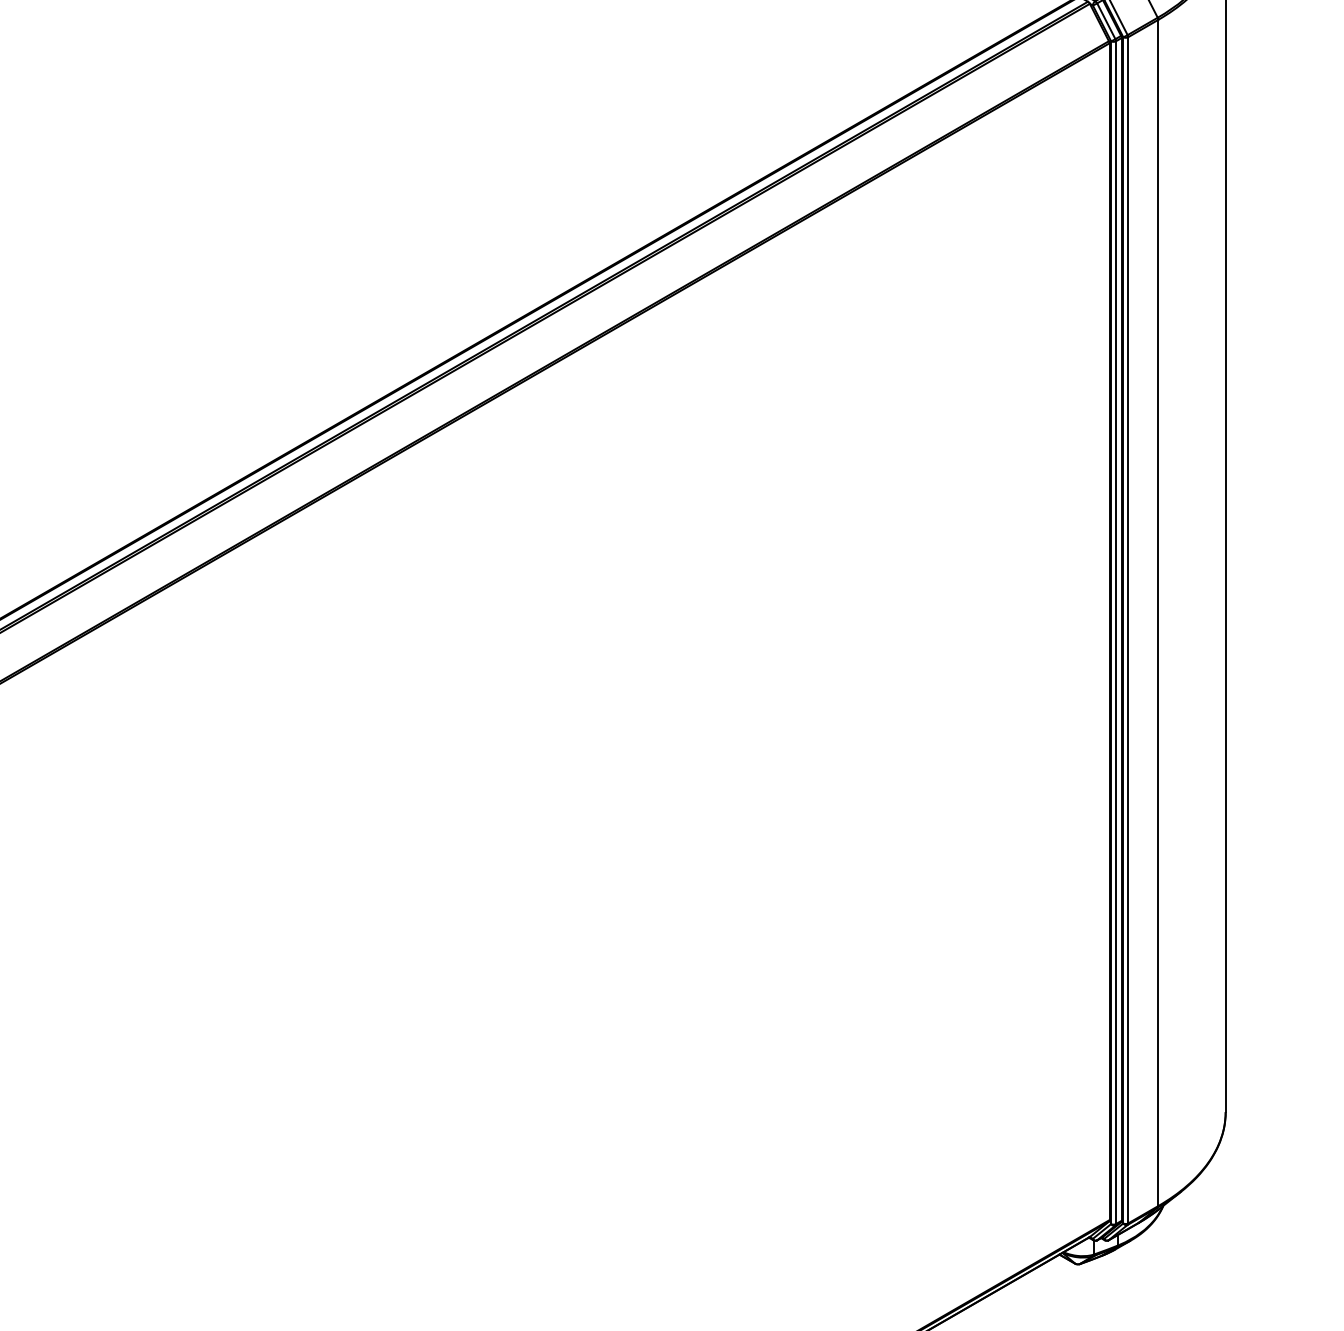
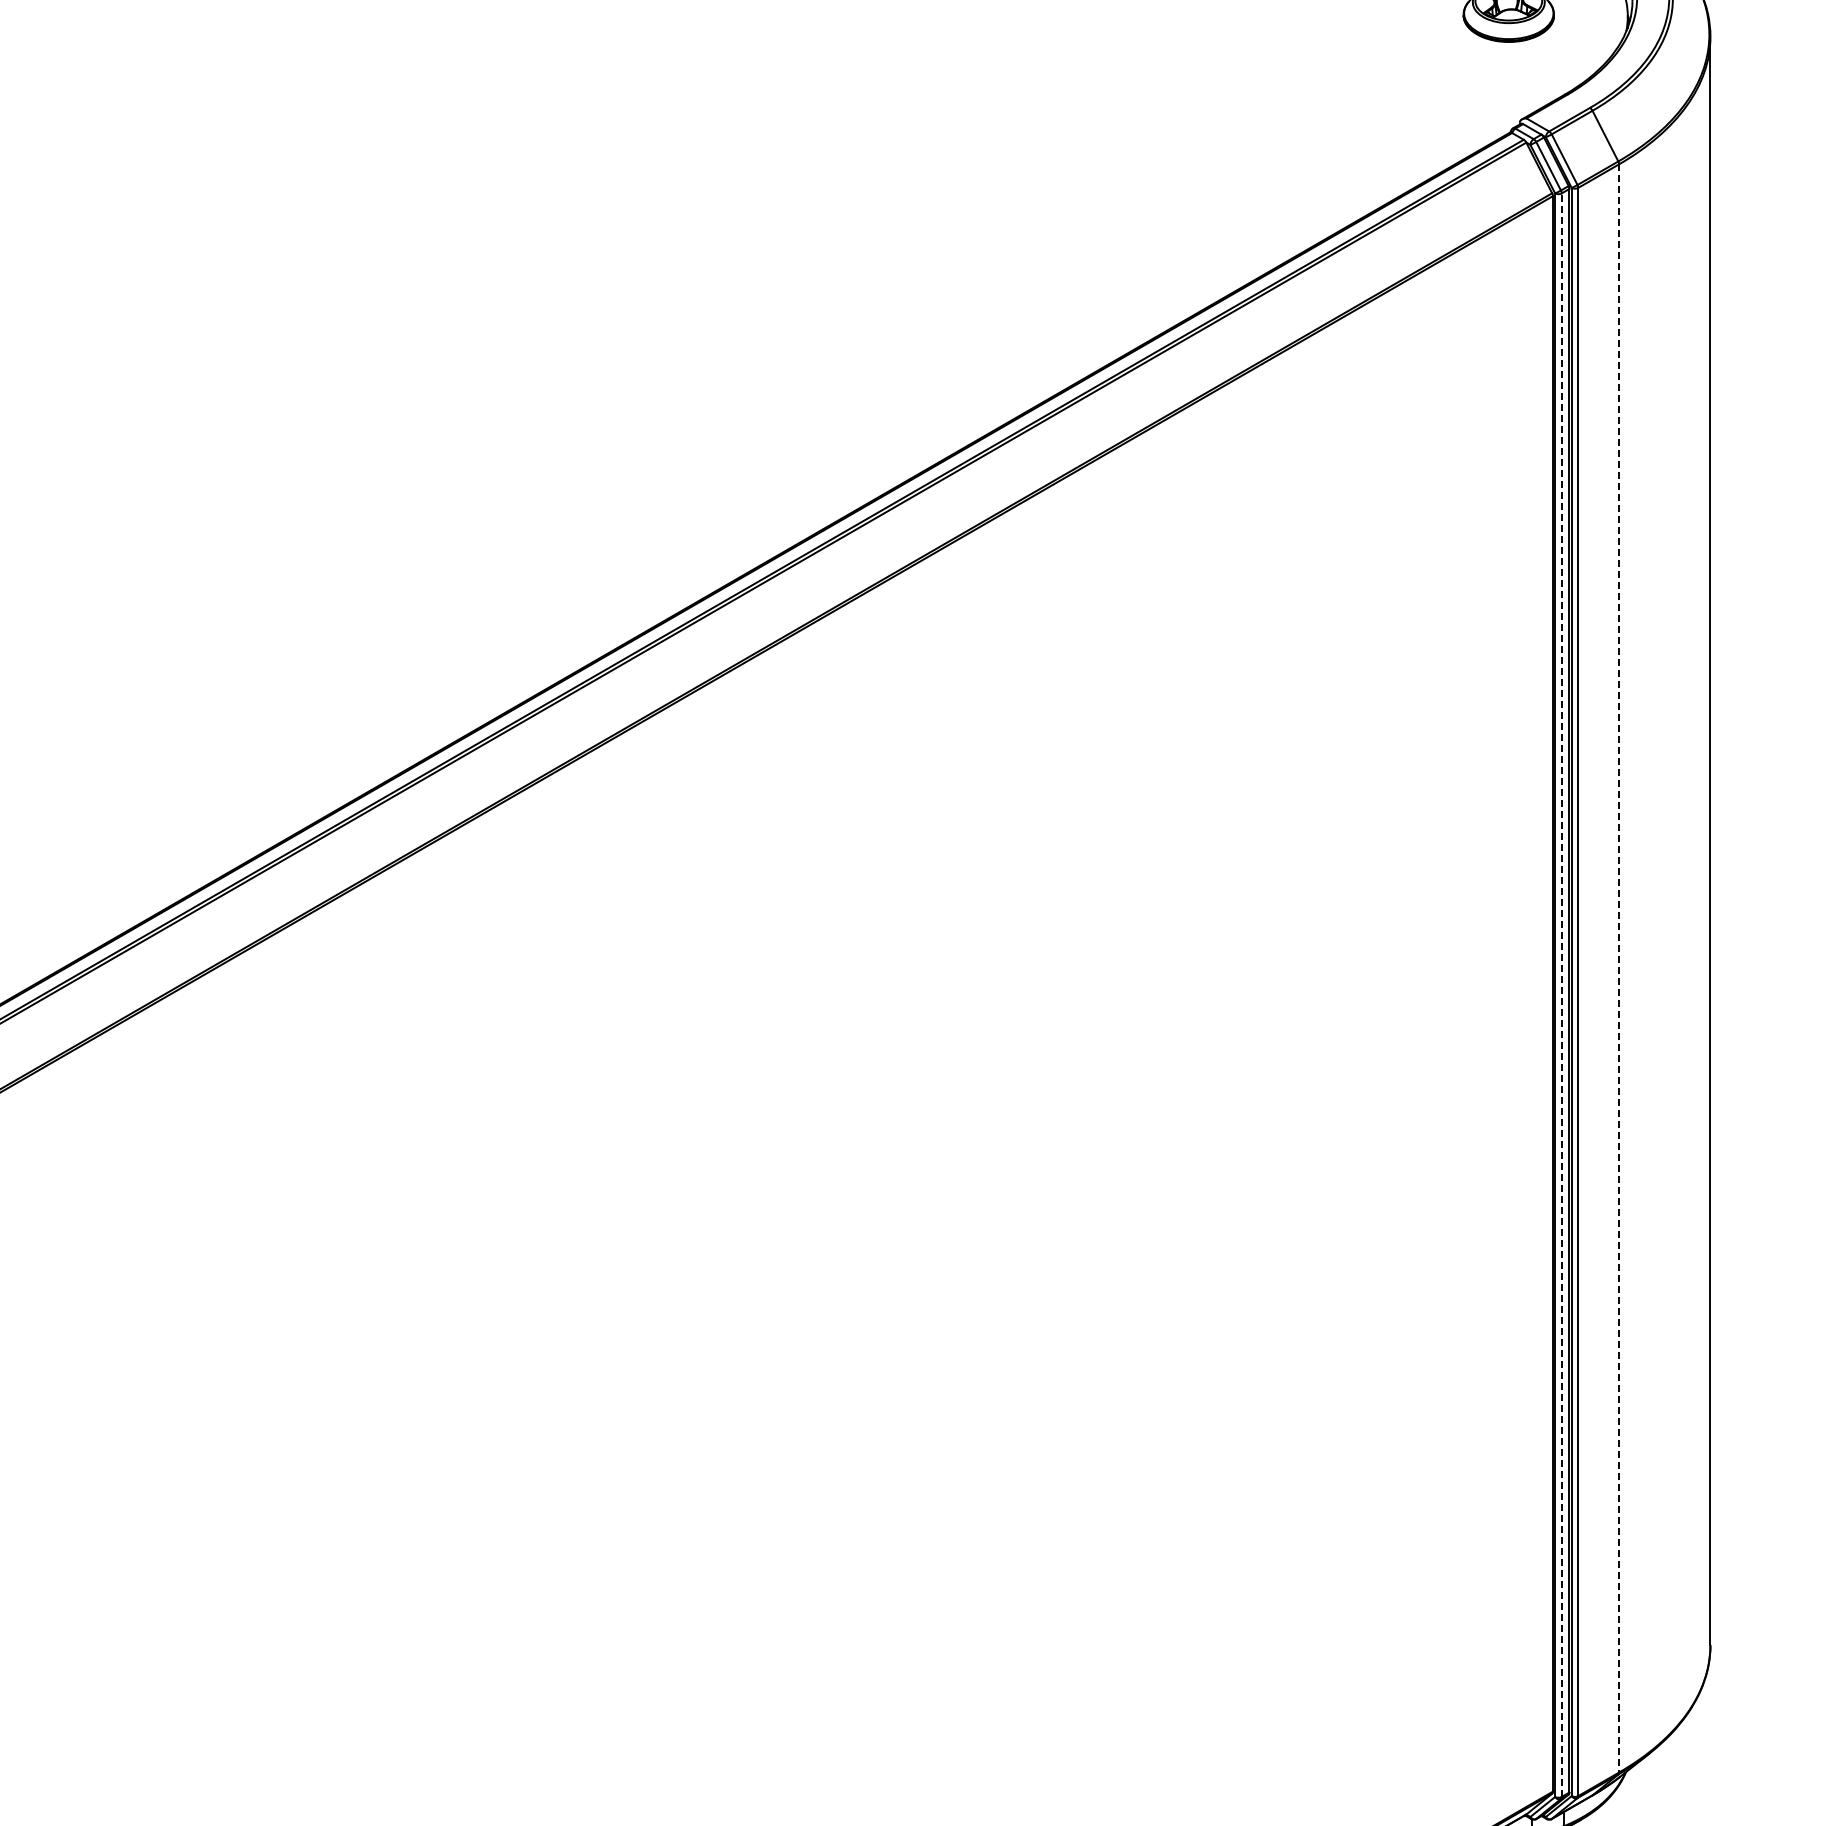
line: (1158, 613) -> (1619, 968), solid -> dashed
line: (1115, 632) -> (1561, 995), solid -> dashed

